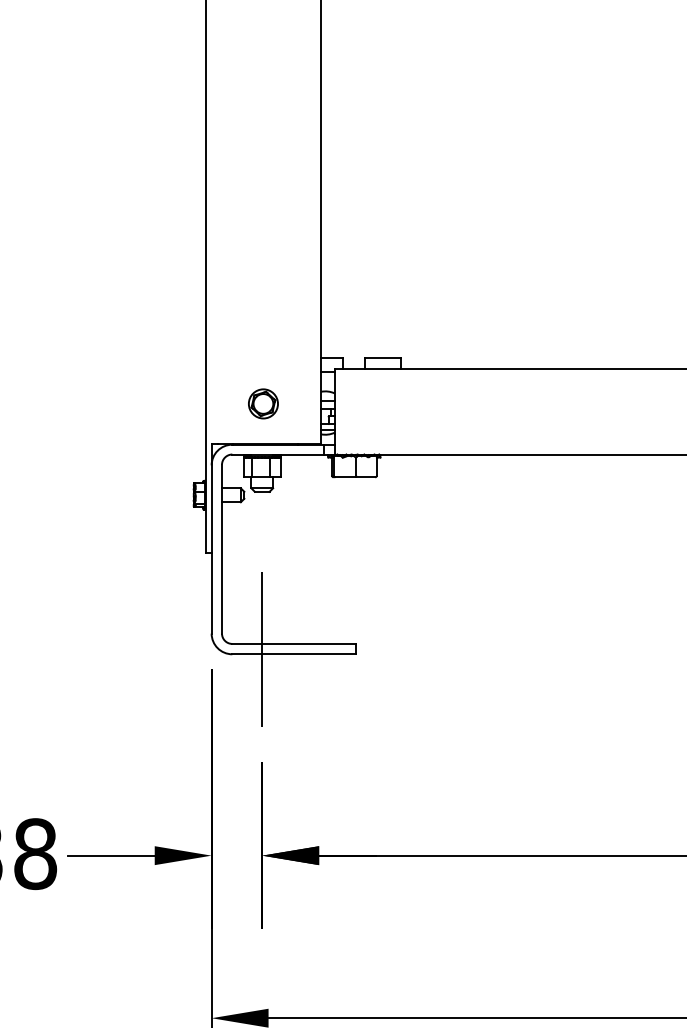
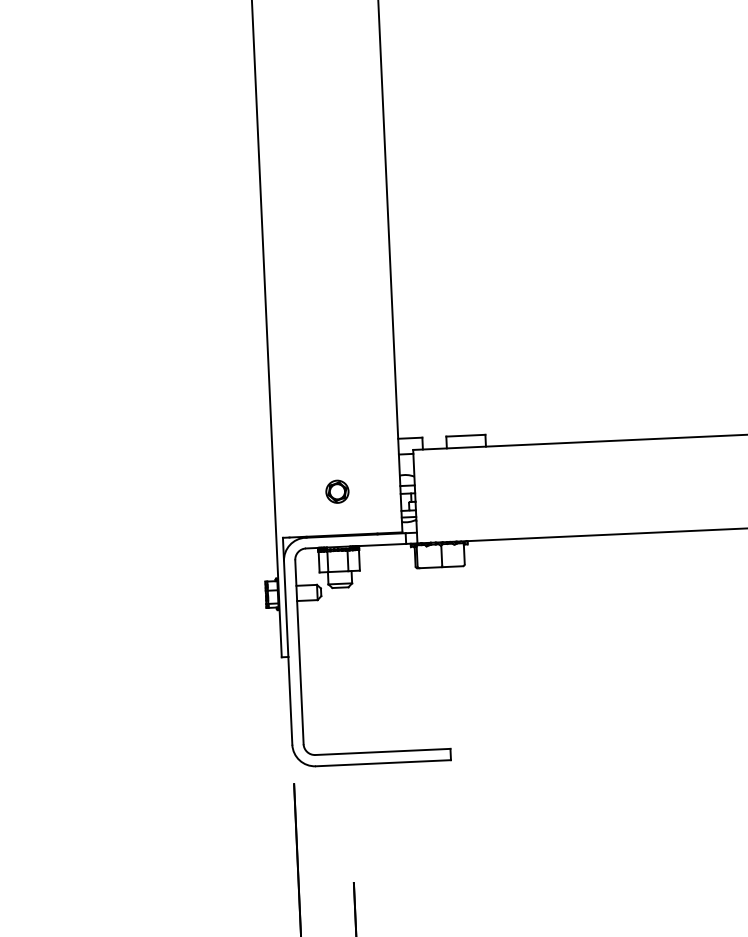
part: (263, 403) -> (337, 491), size x0.7
line: (262, 648) -> (348, 758), removed

